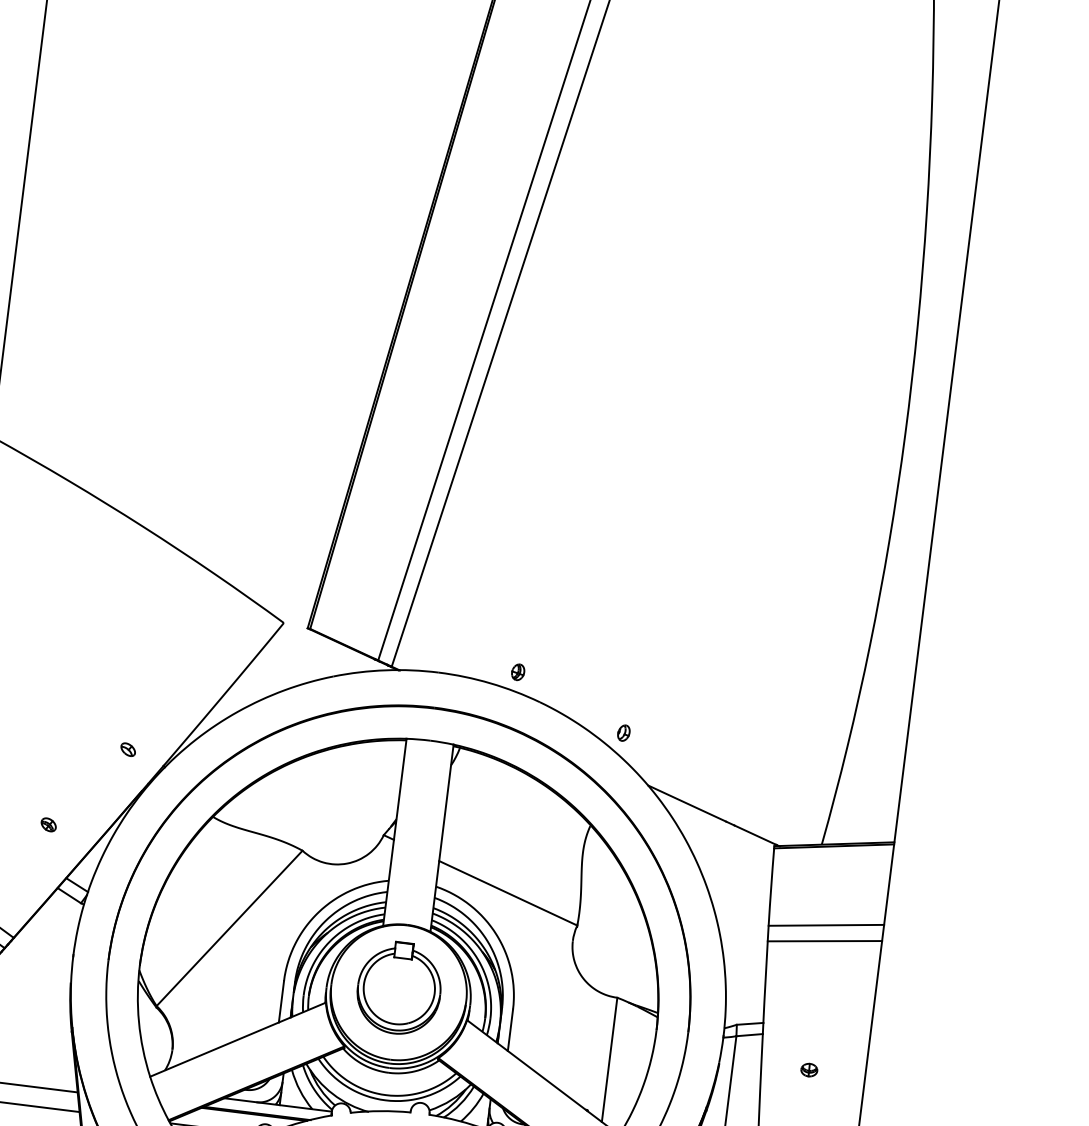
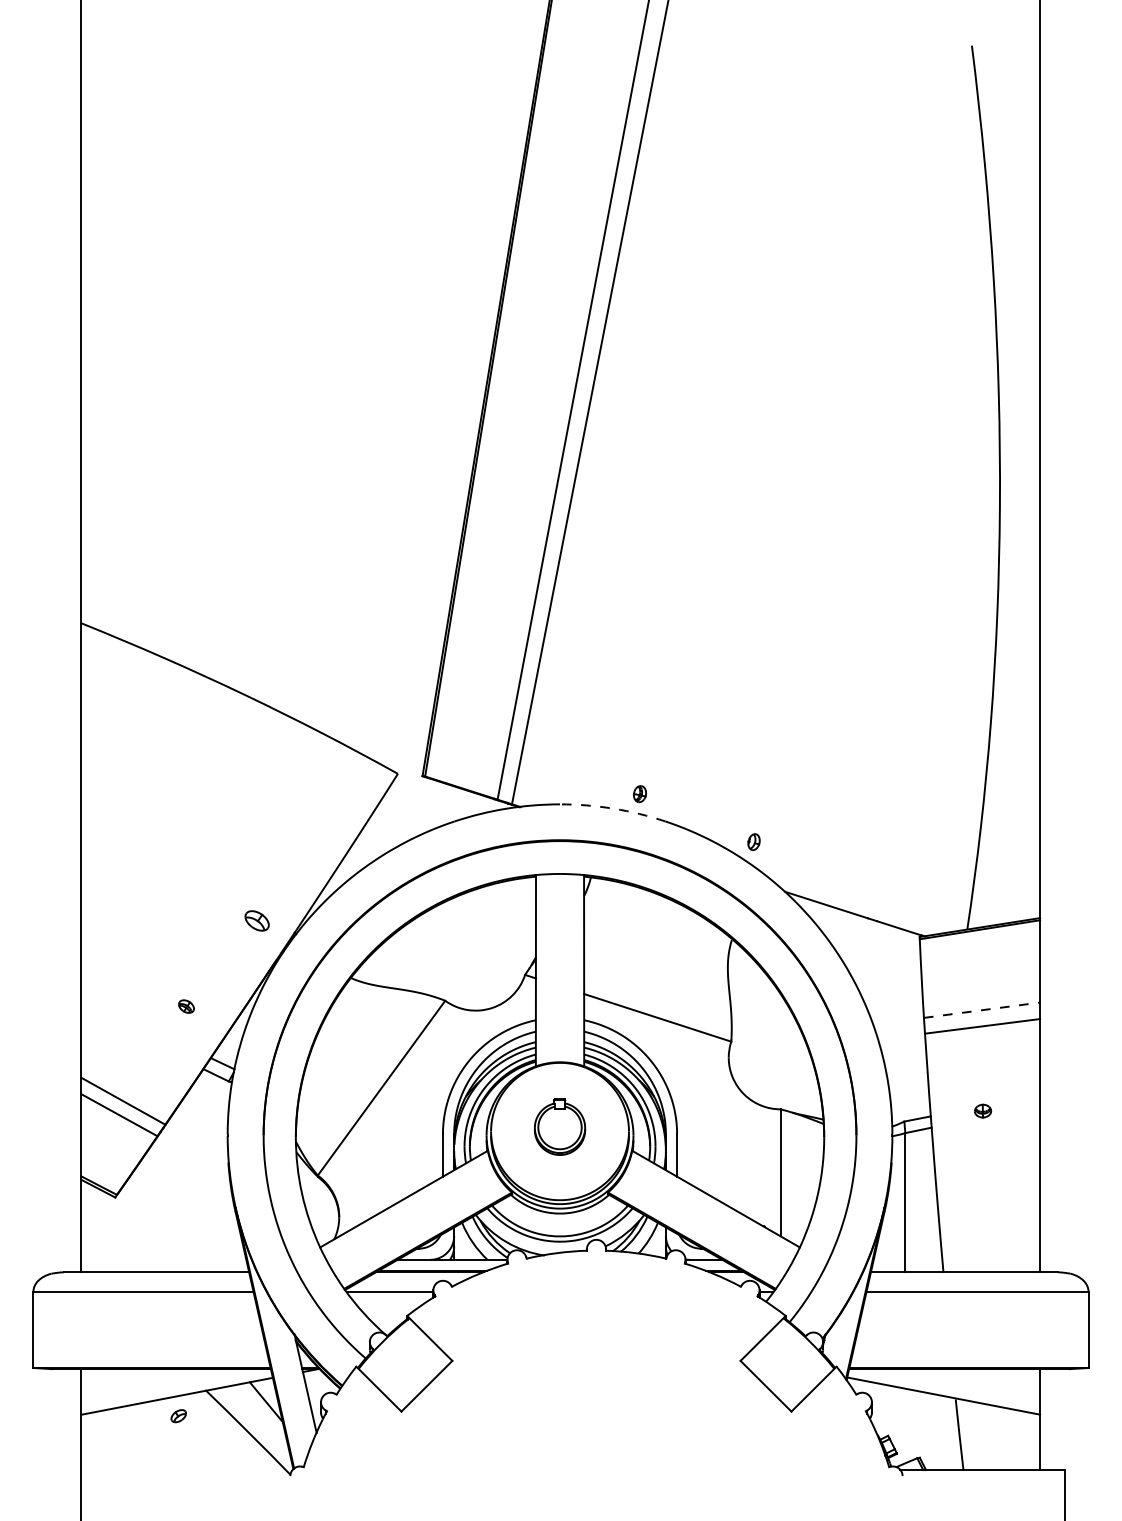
arc: (490, 683) -> (613, 808), solid -> dashed
part: (127, 749) -> (256, 920), size x1.6
line: (826, 925) -> (982, 1010), solid -> dashed
part: (398, 988) -> (559, 1127), size x0.6
part: (809, 1069) -> (983, 1110), moved

